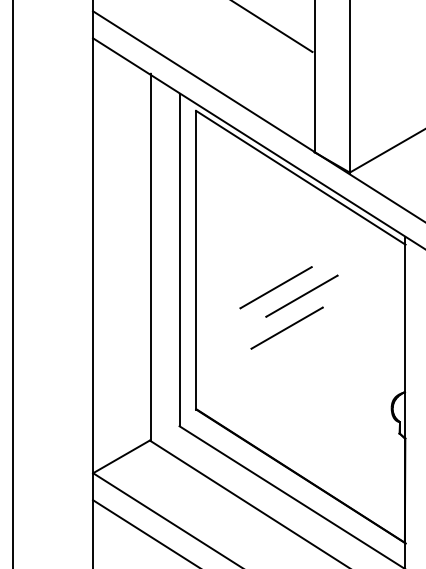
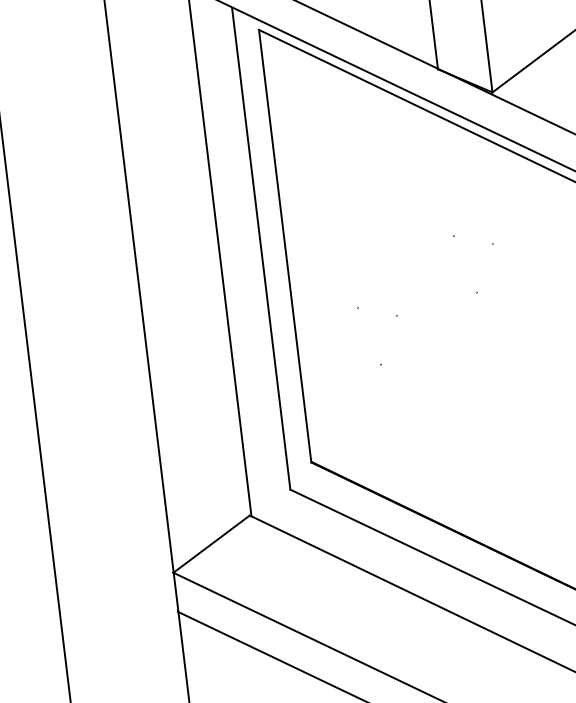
line: (275, 287) -> (404, 271), removed
line: (301, 295) -> (444, 278), removed
line: (286, 327) -> (427, 327), removed

